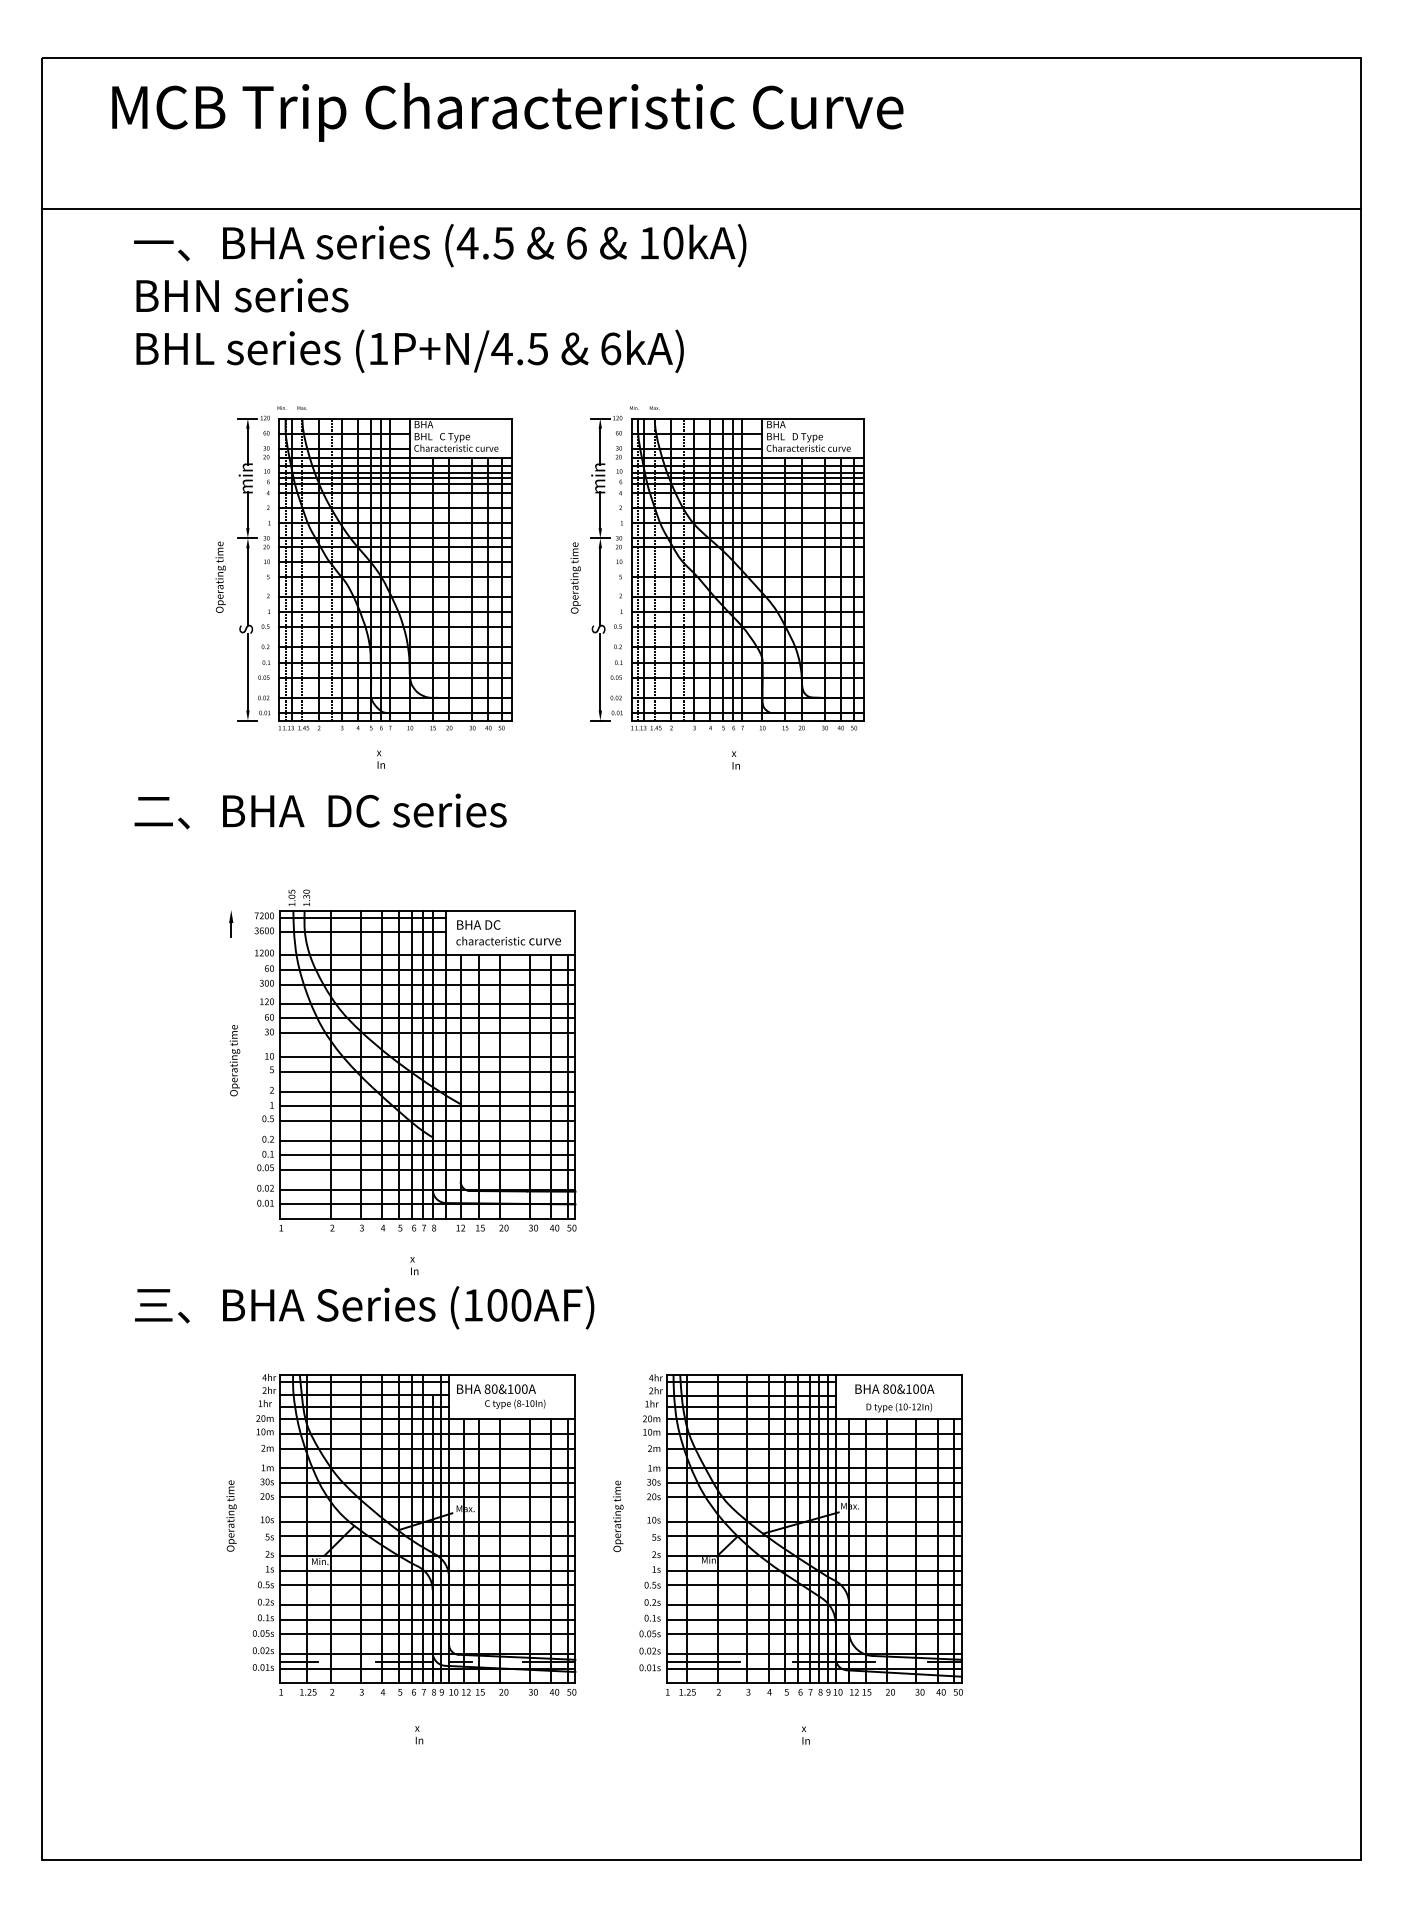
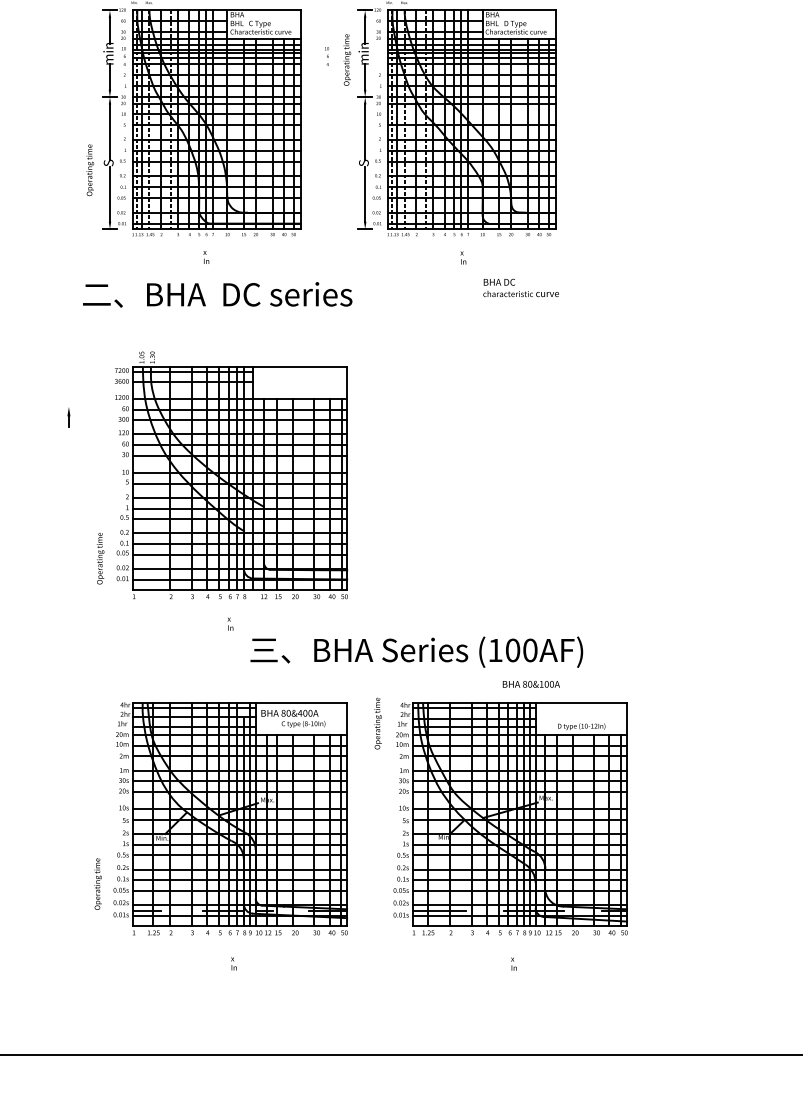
text: (619, 482) -> (326, 56), moved
text: (220, 576) -> (90, 169), moved
text: (575, 577) -> (347, 59), moved
text: (320, 811) -> (217, 294), moved
part: (231, 923) -> (69, 416), moved
text: (508, 932) -> (521, 287), moved
text: (234, 1060) -> (100, 558), moved
text: (364, 1307) -> (416, 652), moved
text: (510, 1388) -> (300, 712), 80&100A -> 80&400A
text: (894, 1388) -> (531, 683), moved
text: (231, 1515) -> (98, 883), moved
text: (618, 1516) -> (378, 723), moved

